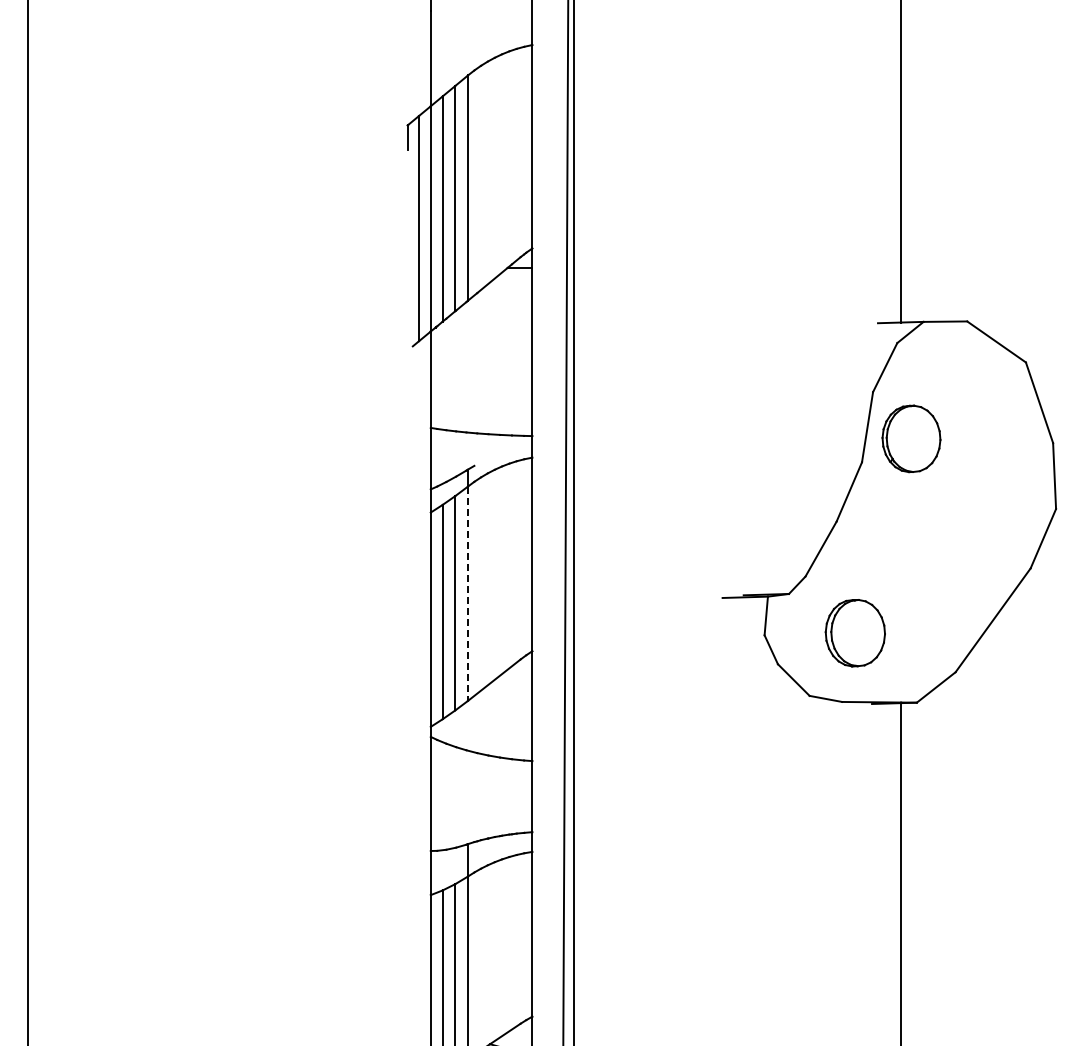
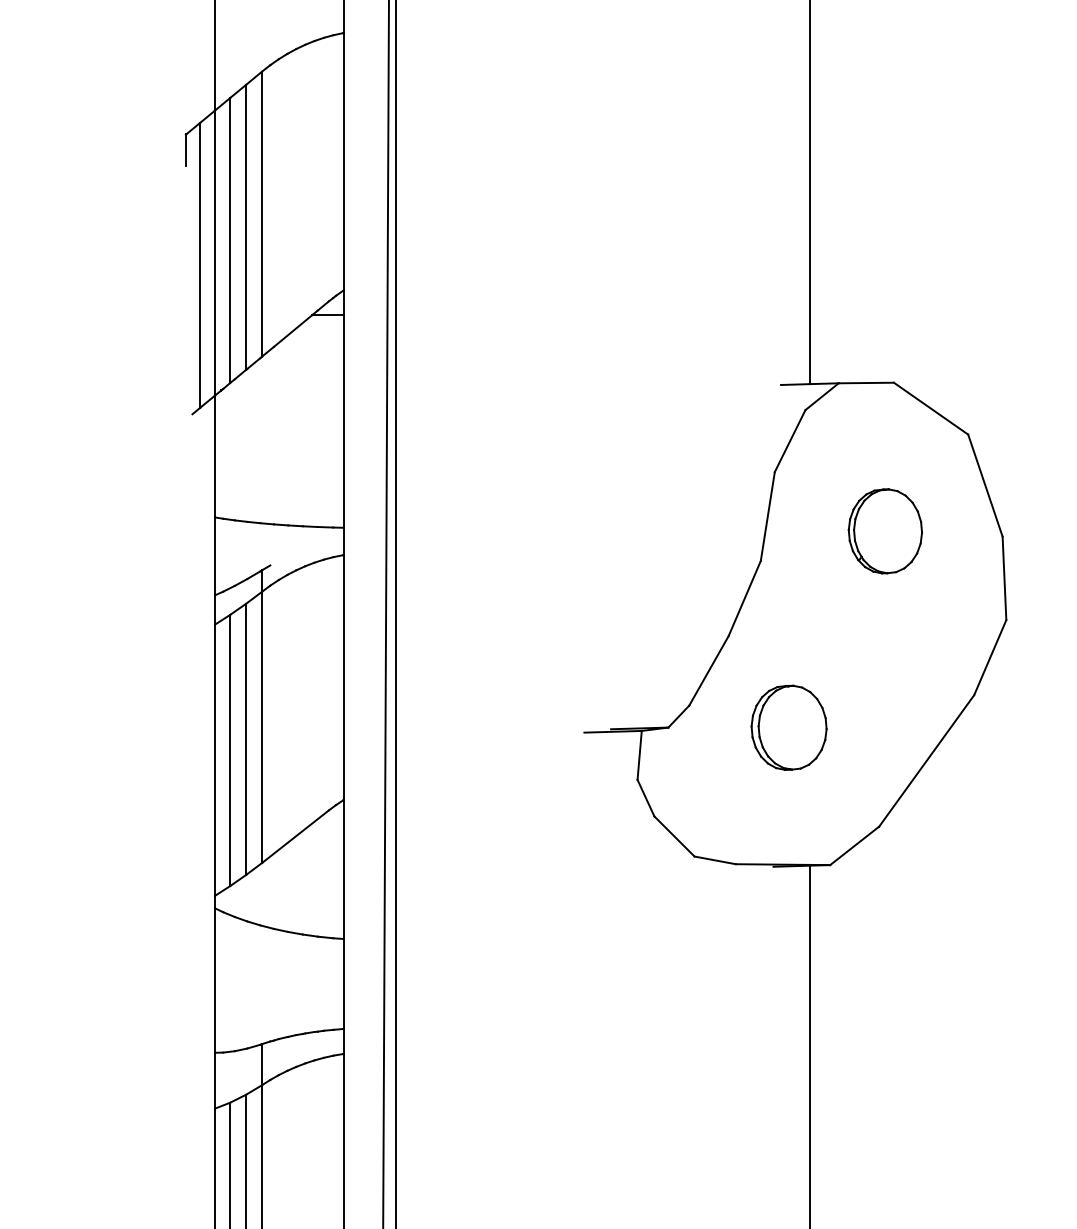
part: (911, 438) -> (885, 530), moved
line: (467, 594) -> (261, 728), dashed -> solid
part: (854, 633) -> (787, 728), moved

